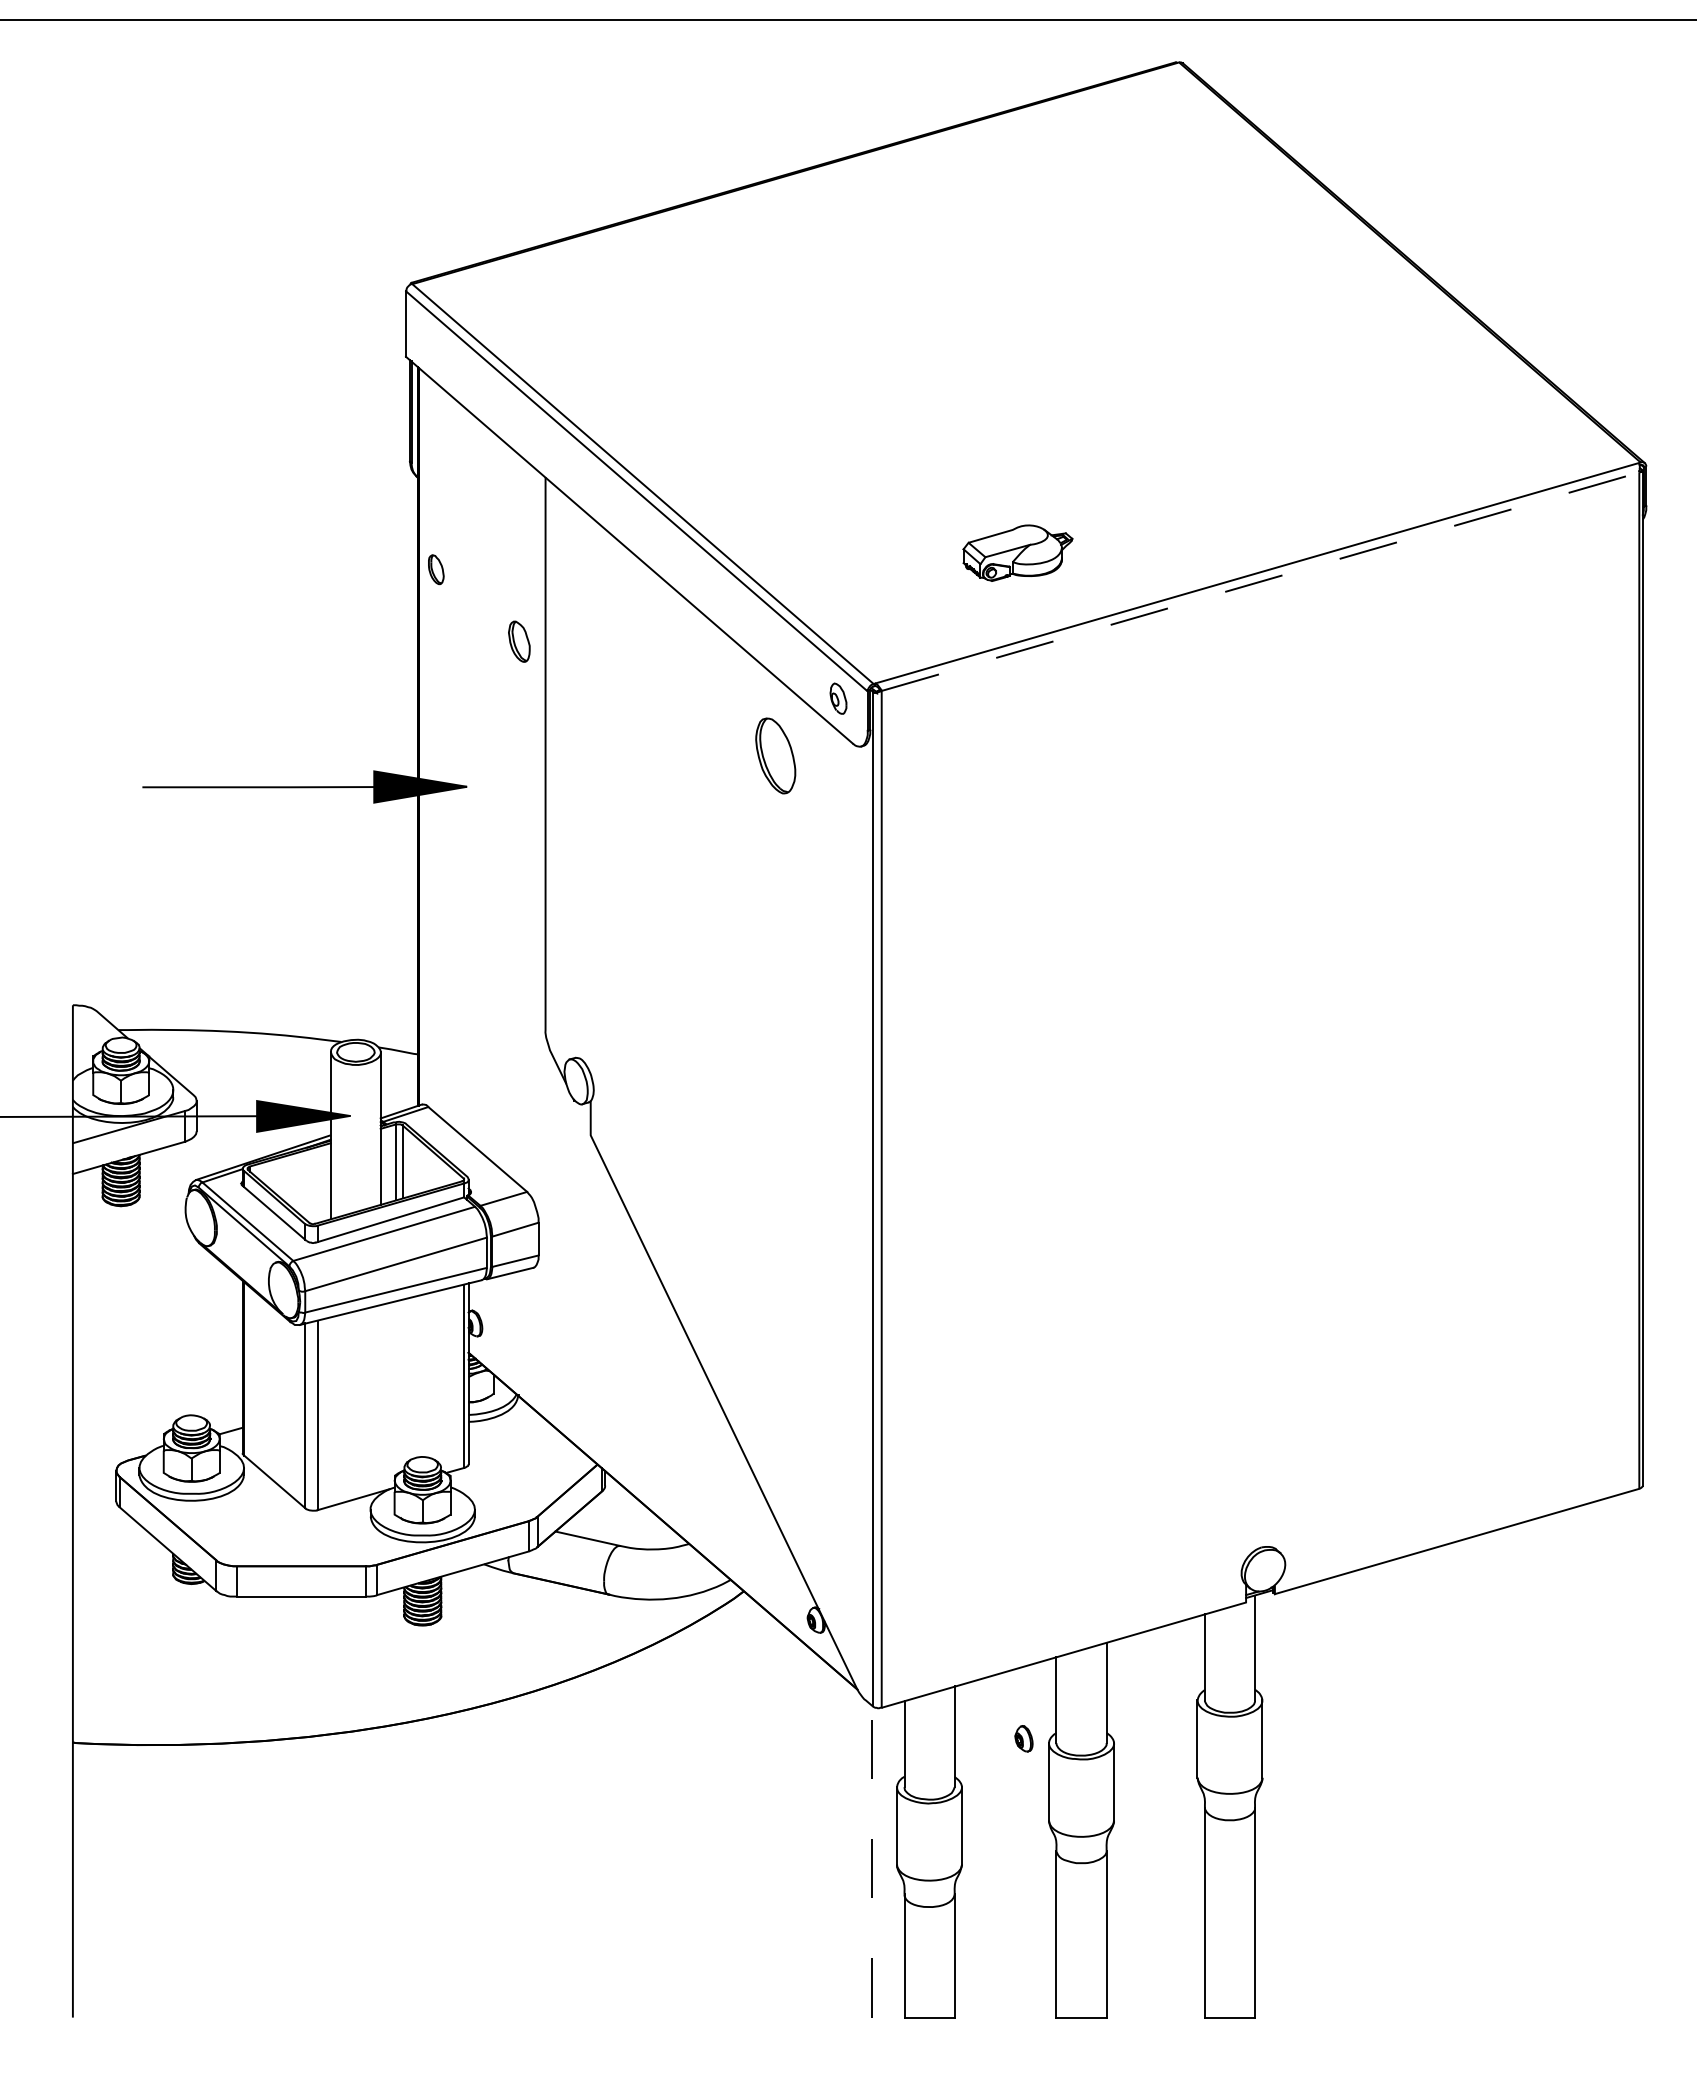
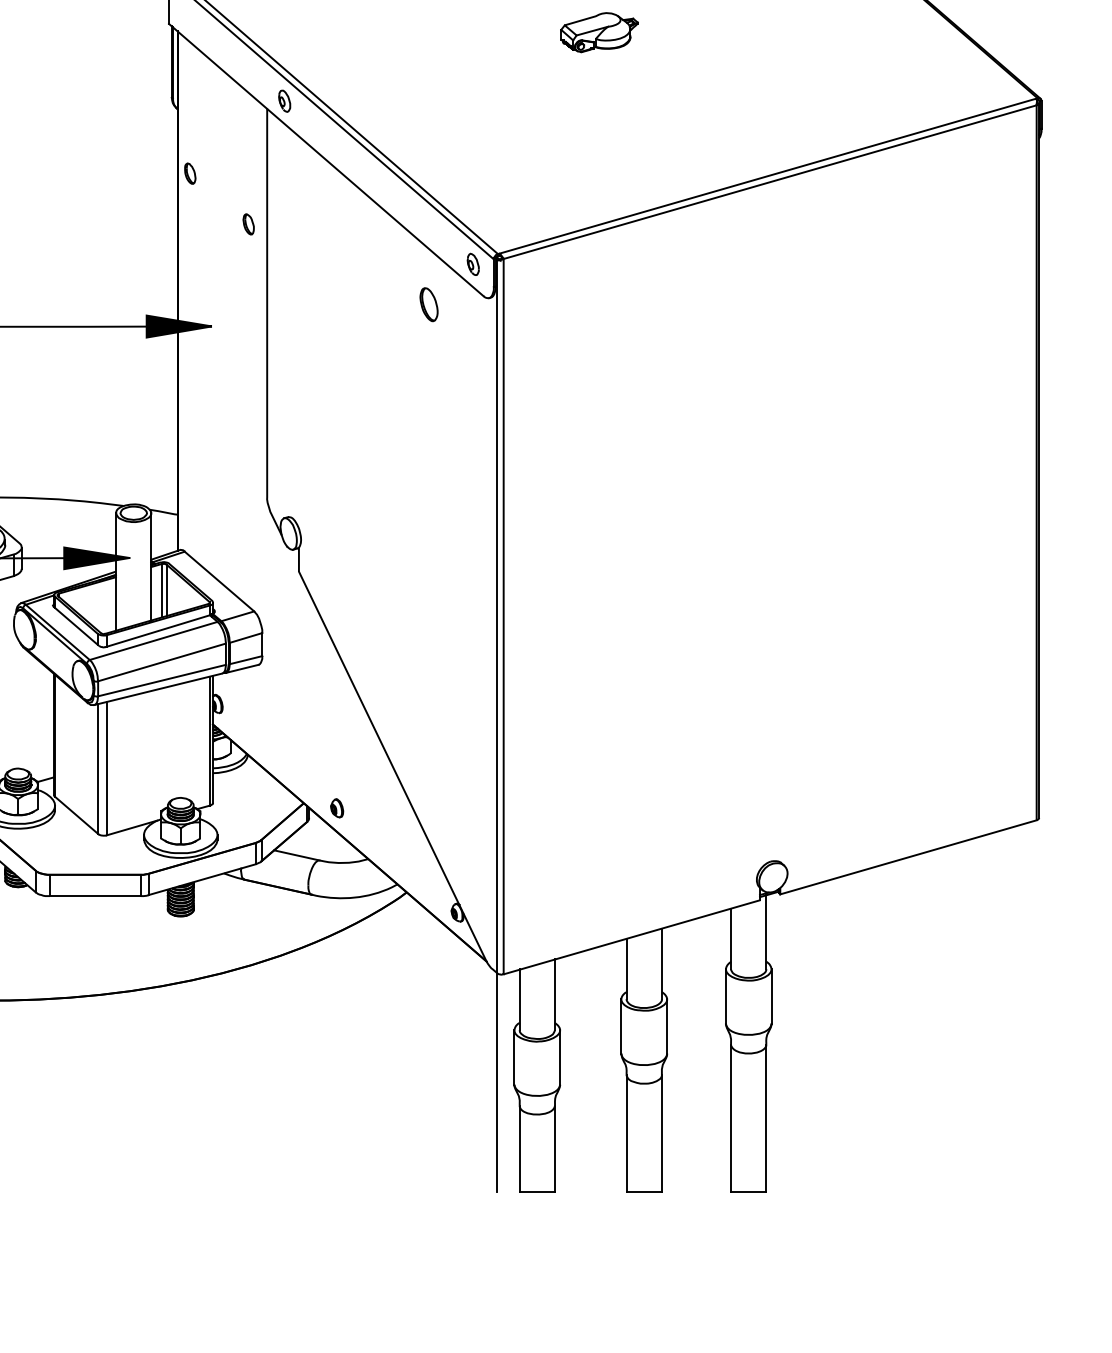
part: (570, 466) -> (284, 101), added
part: (1017, 552) -> (599, 32), moved
line: (1260, 581) -> (770, 182), dashed -> solid
part: (518, 641) -> (248, 224), size x0.71
part: (775, 755) -> (428, 304), size x0.62
part: (1023, 1738) -> (336, 808), moved
line: (871, 1861) -> (496, 1082), dashed -> solid

